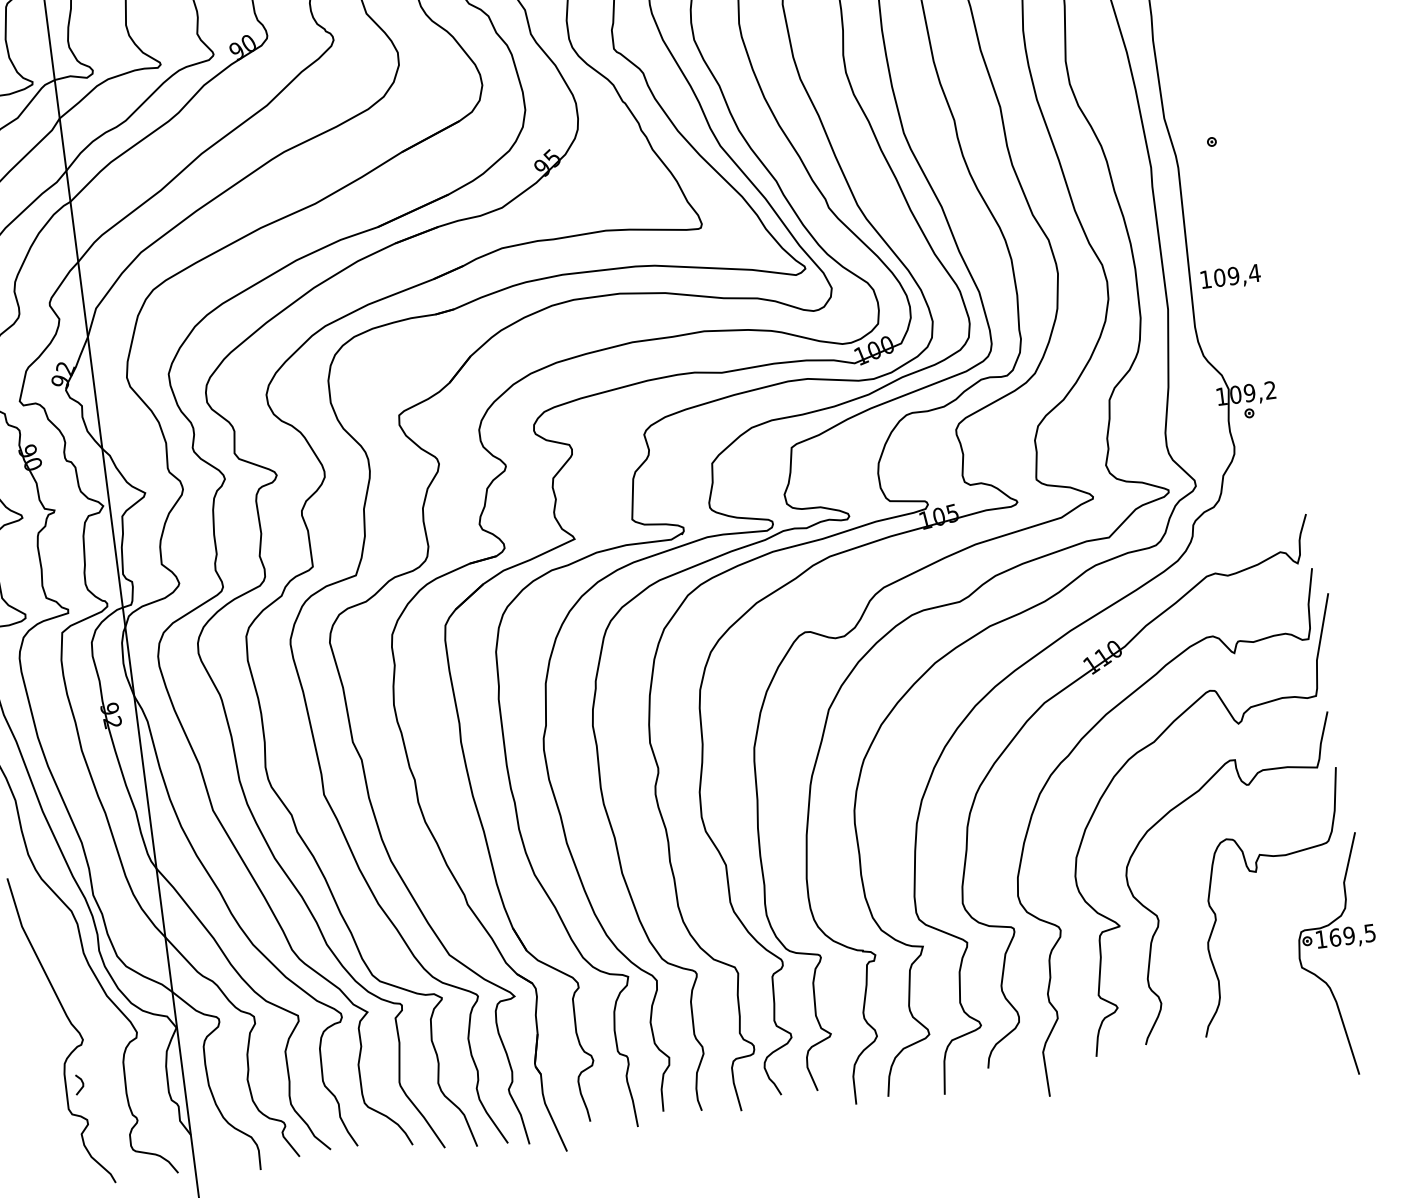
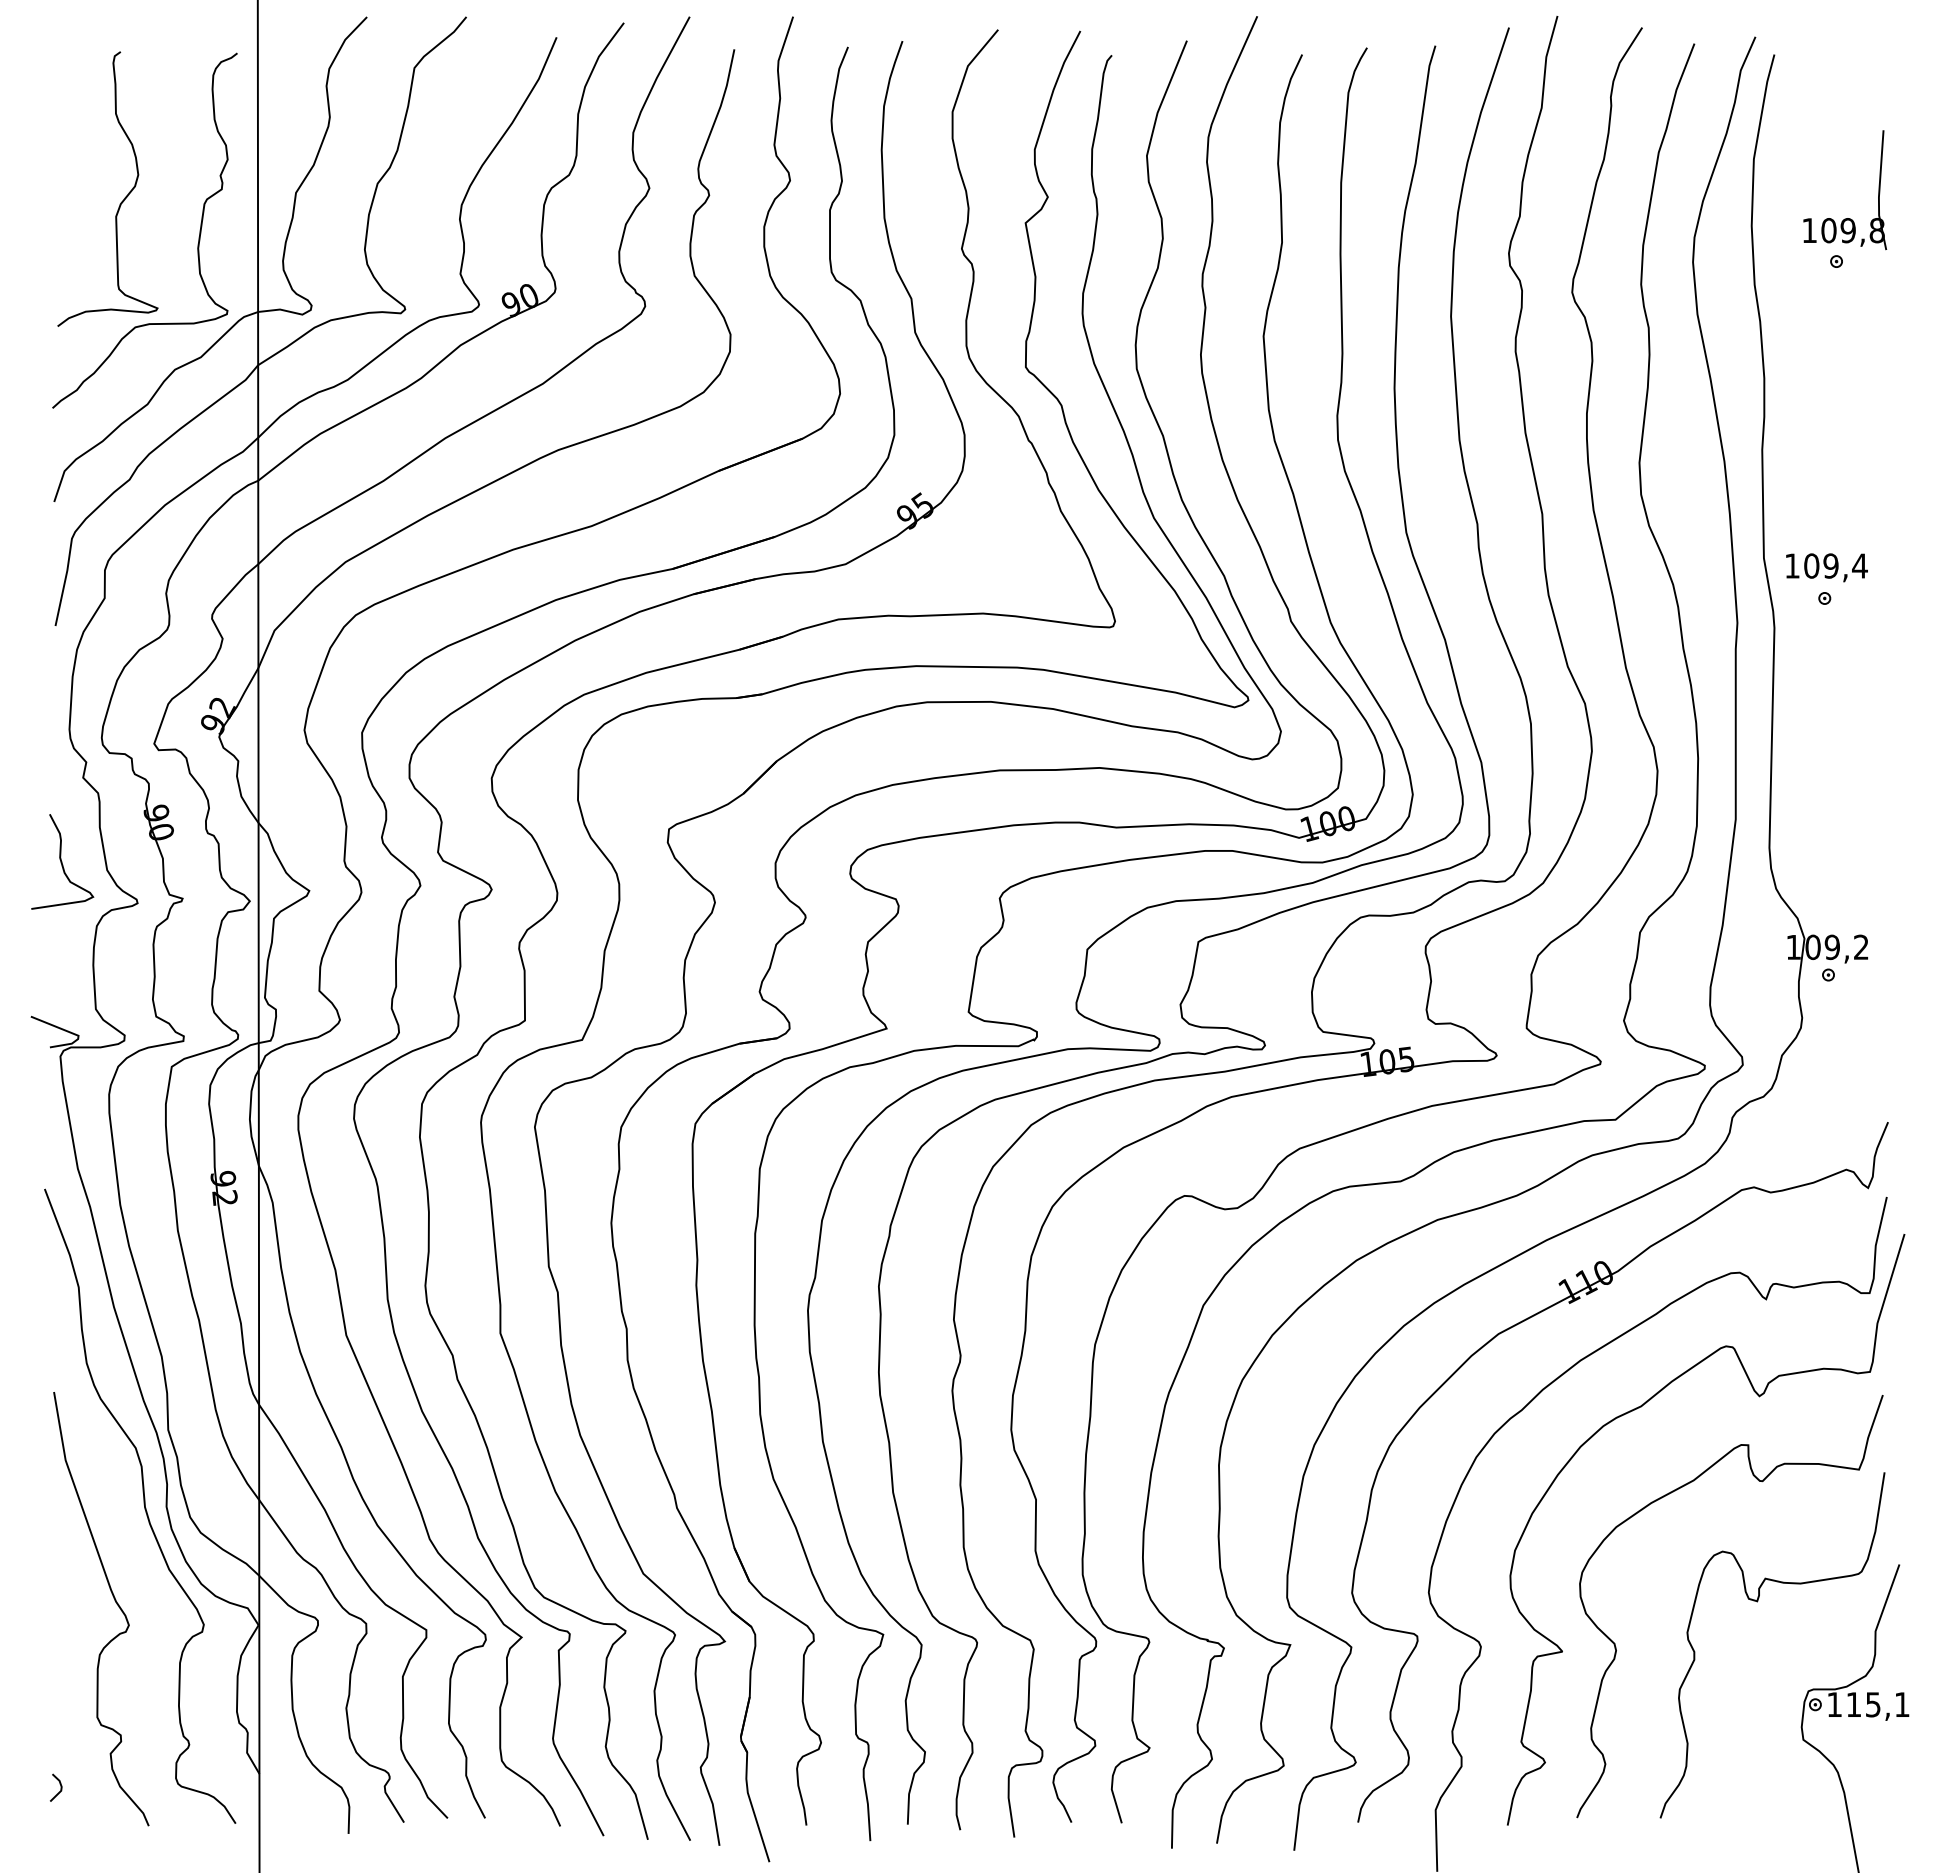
text: (1230, 277) -> (1826, 567), moved
text: (1352, 935) -> (1877, 1704), 169,5 -> 115,1
line: (82, 1084) -> (60, 1787), moved

